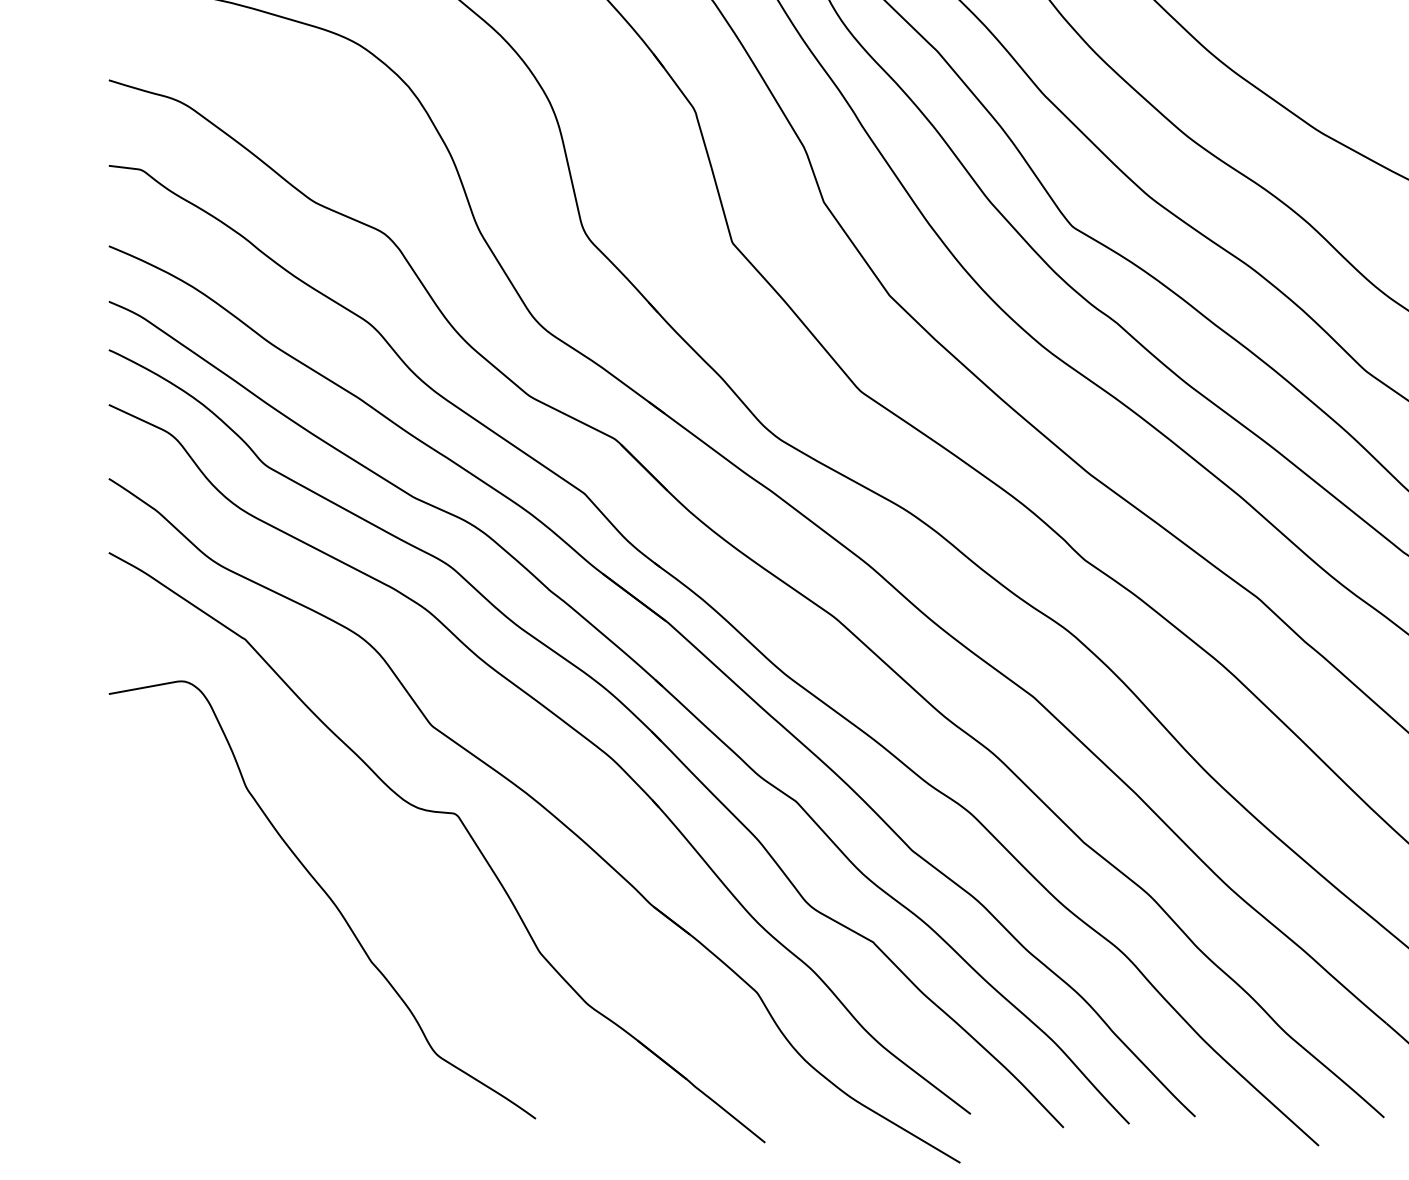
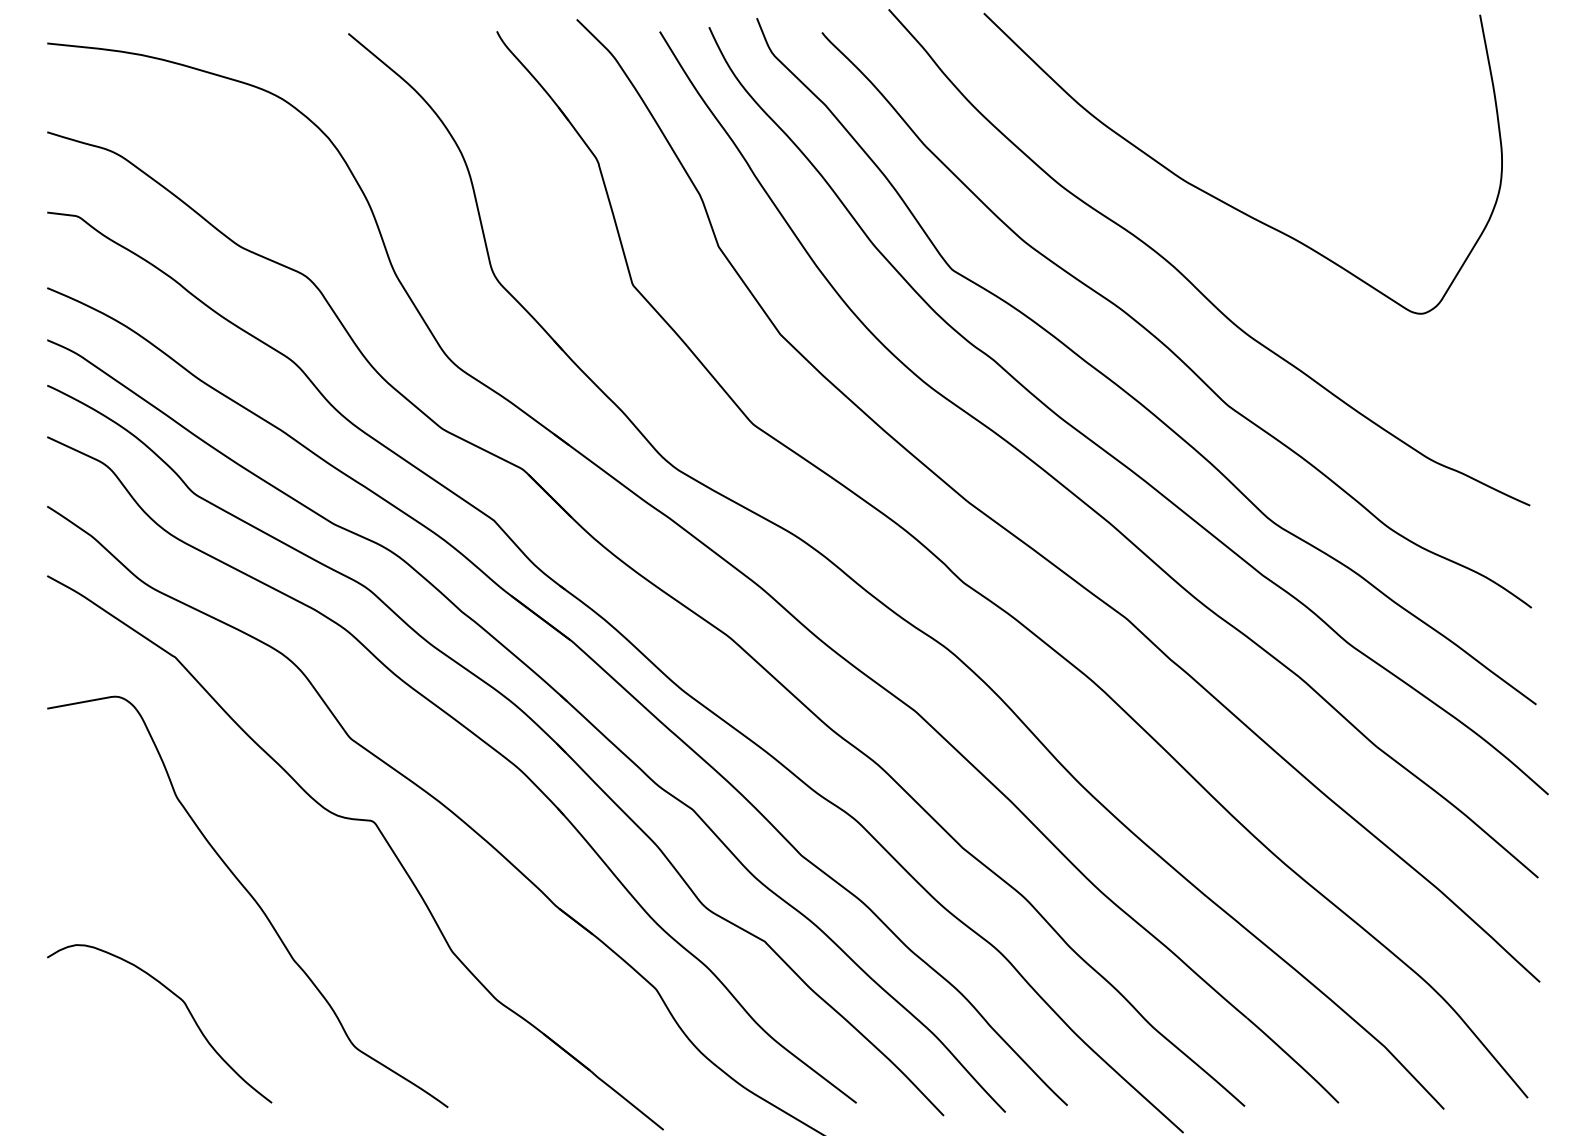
curve: (258, 1015) -> (187, 1010), added

